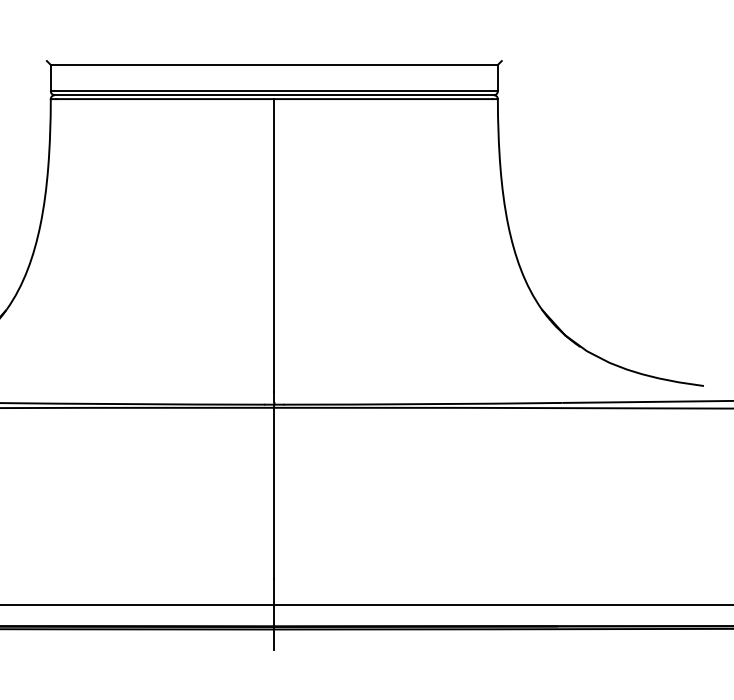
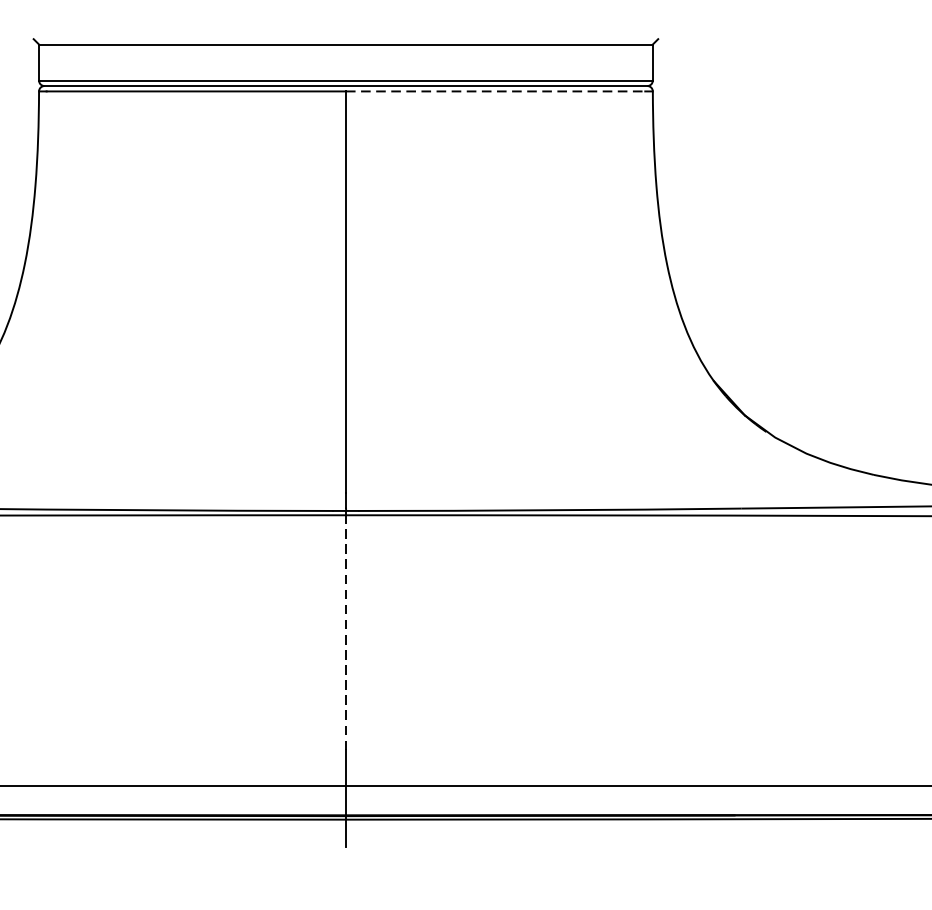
line: (383, 99) -> (495, 91), solid -> dashed
line: (274, 493) -> (346, 632), solid -> dashed

